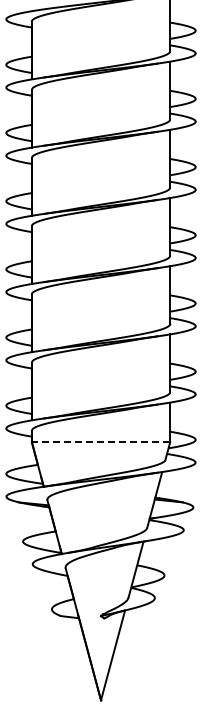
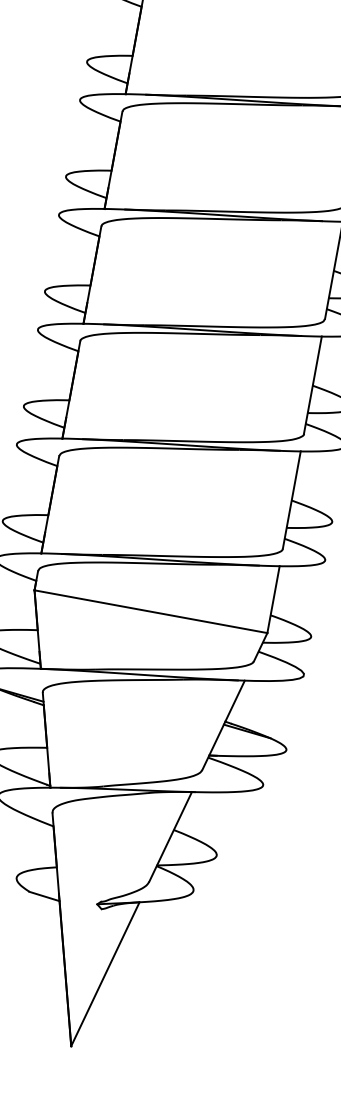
line: (100, 442) -> (150, 611), dashed -> solid

